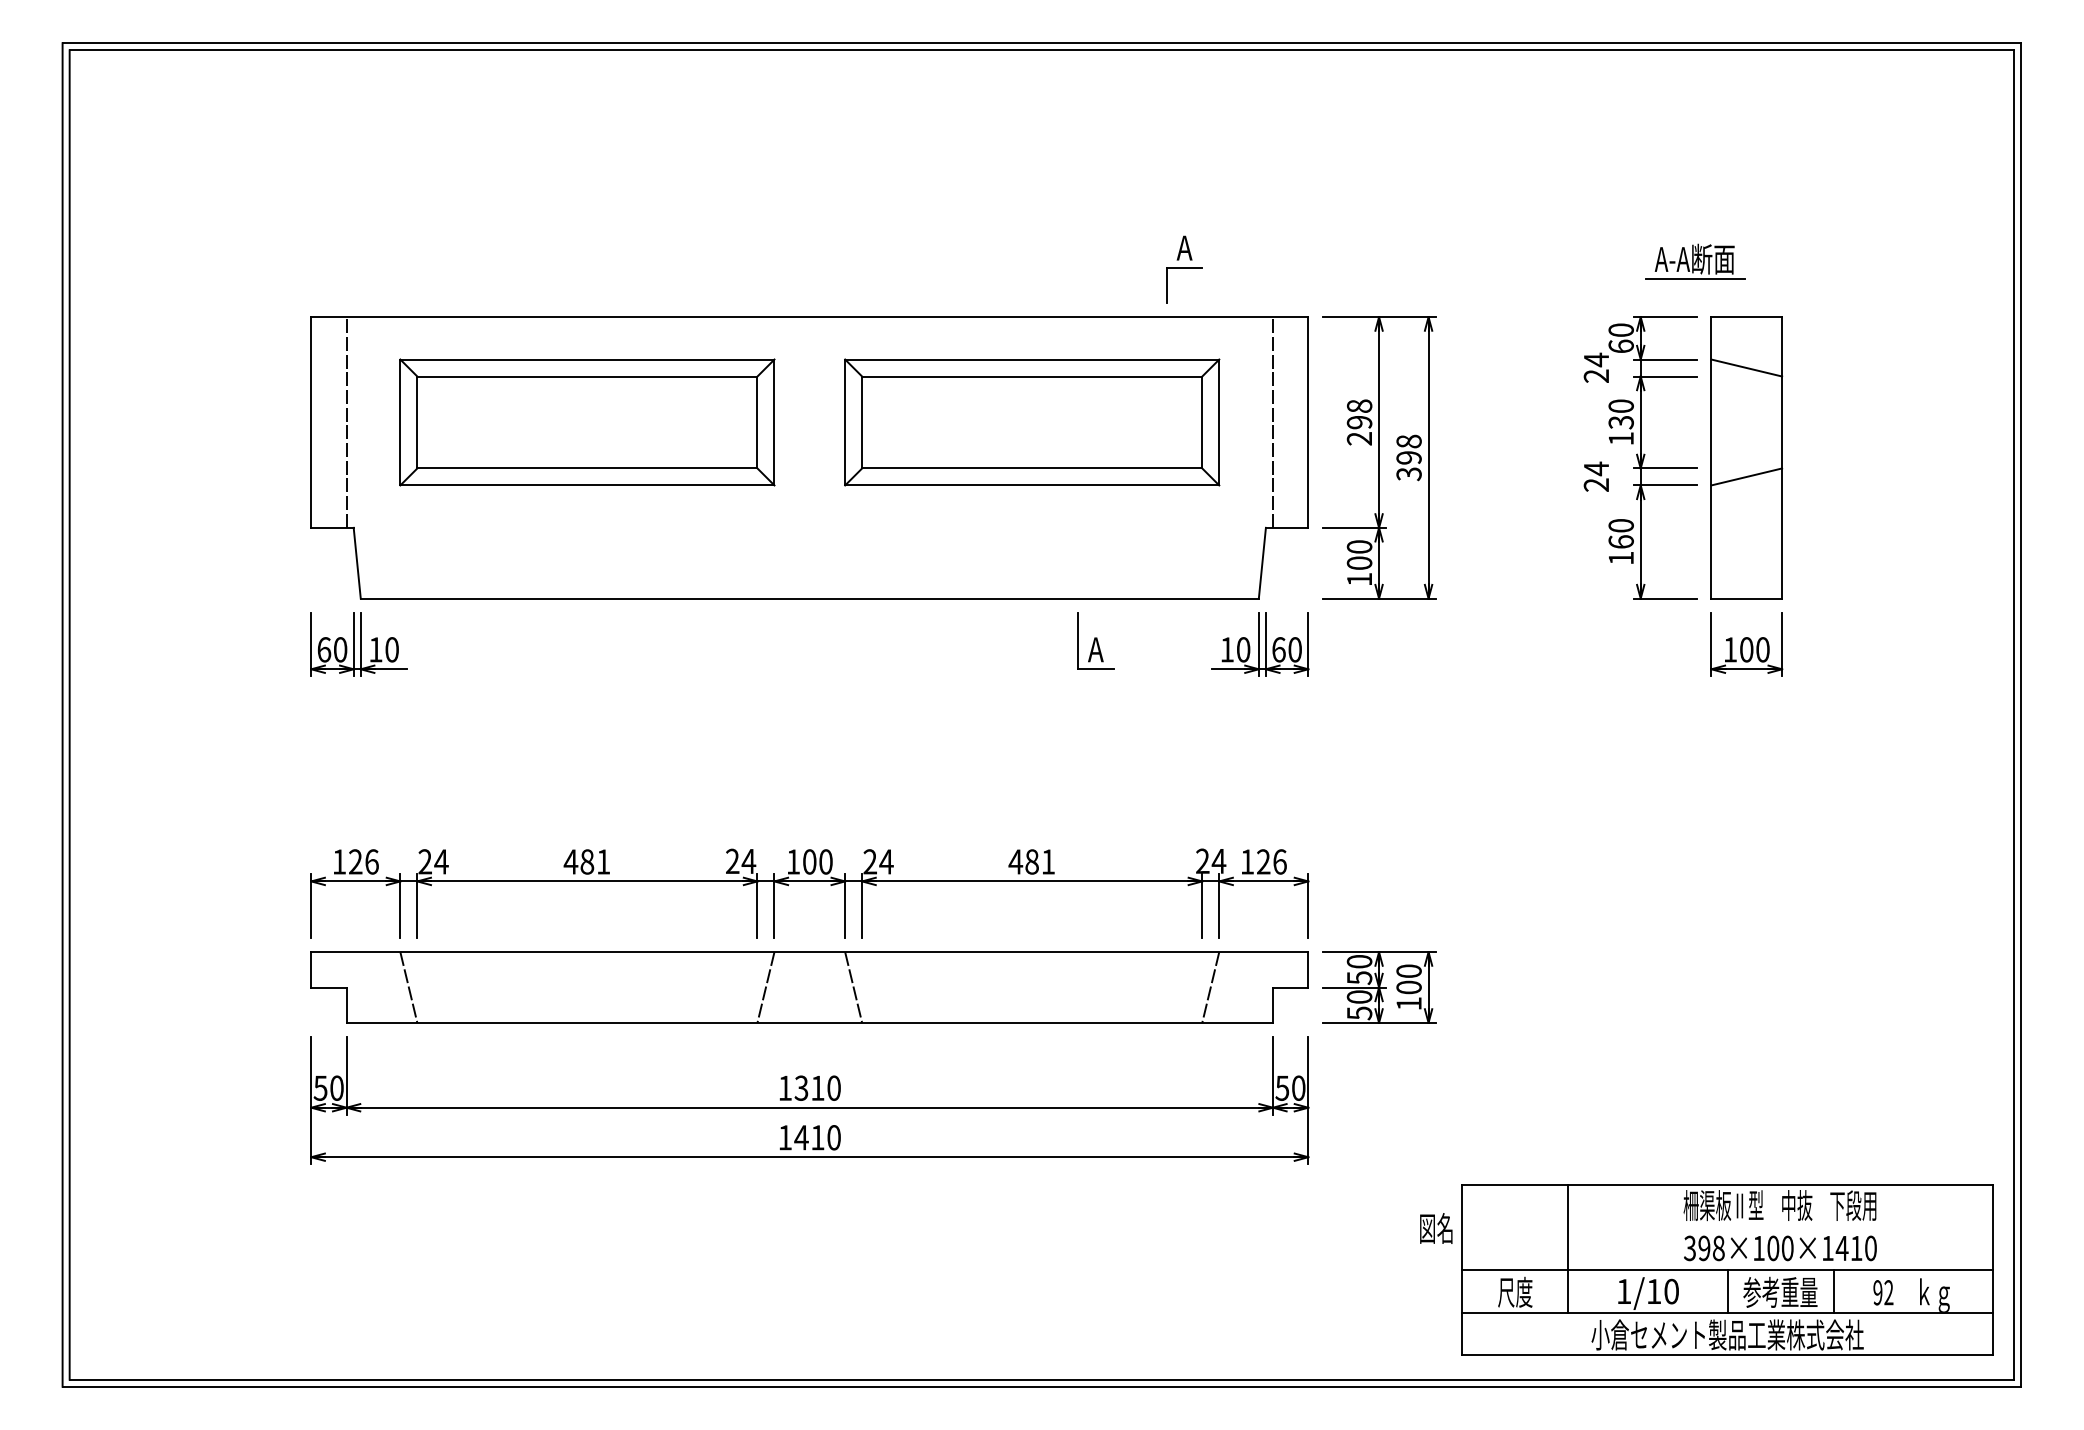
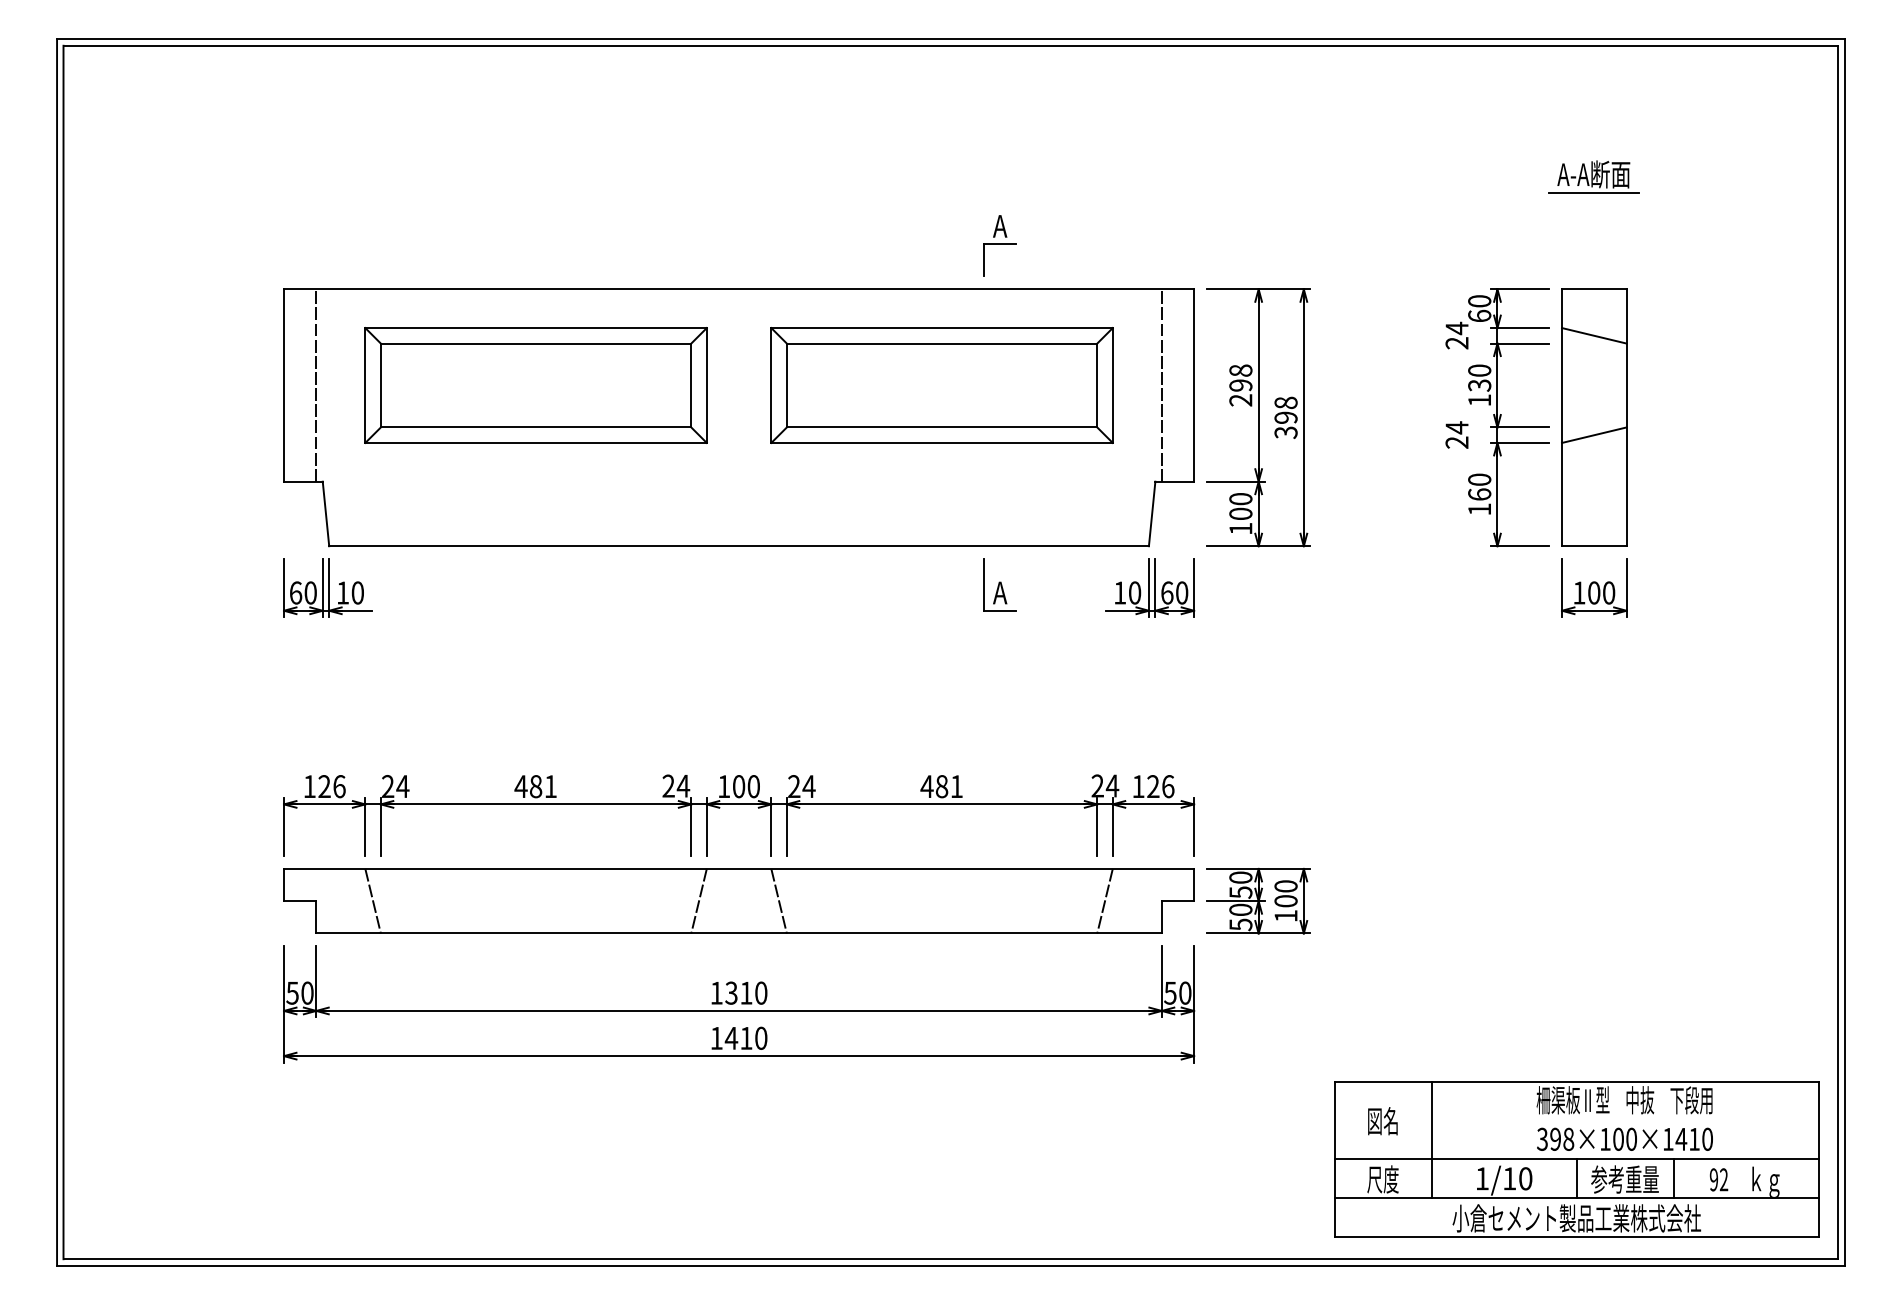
part: (1694, 261) -> (1593, 176), moved
part: (1183, 269) -> (999, 245), moved
text: (1435, 1228) -> (1382, 1121), moved

